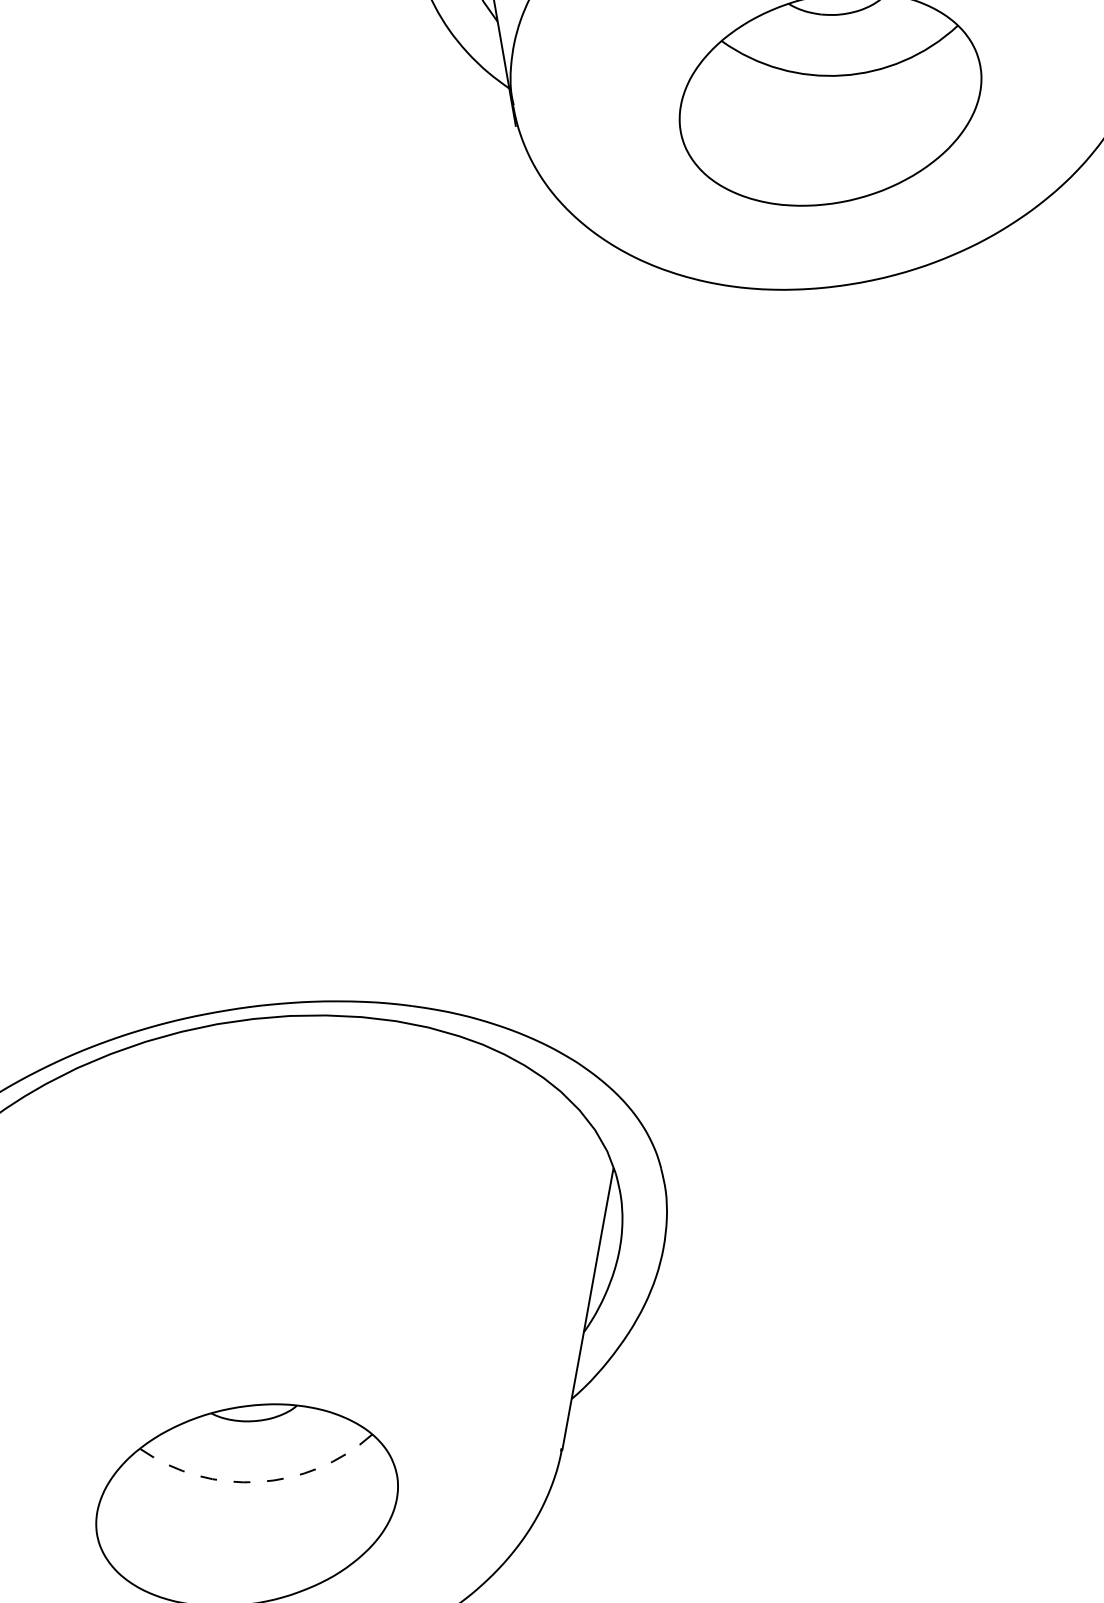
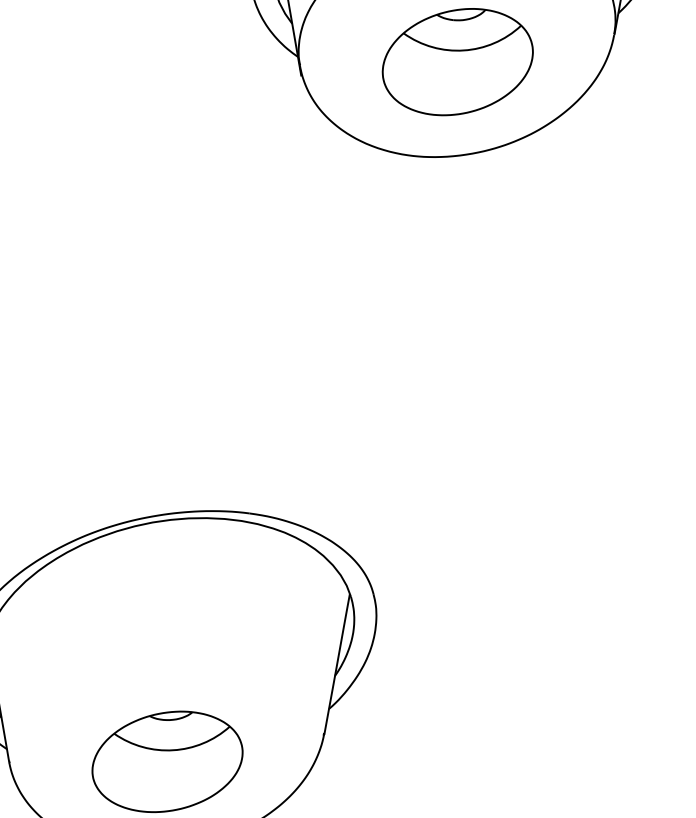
arc: (259, 1482) -> (173, 750), dashed -> solid

